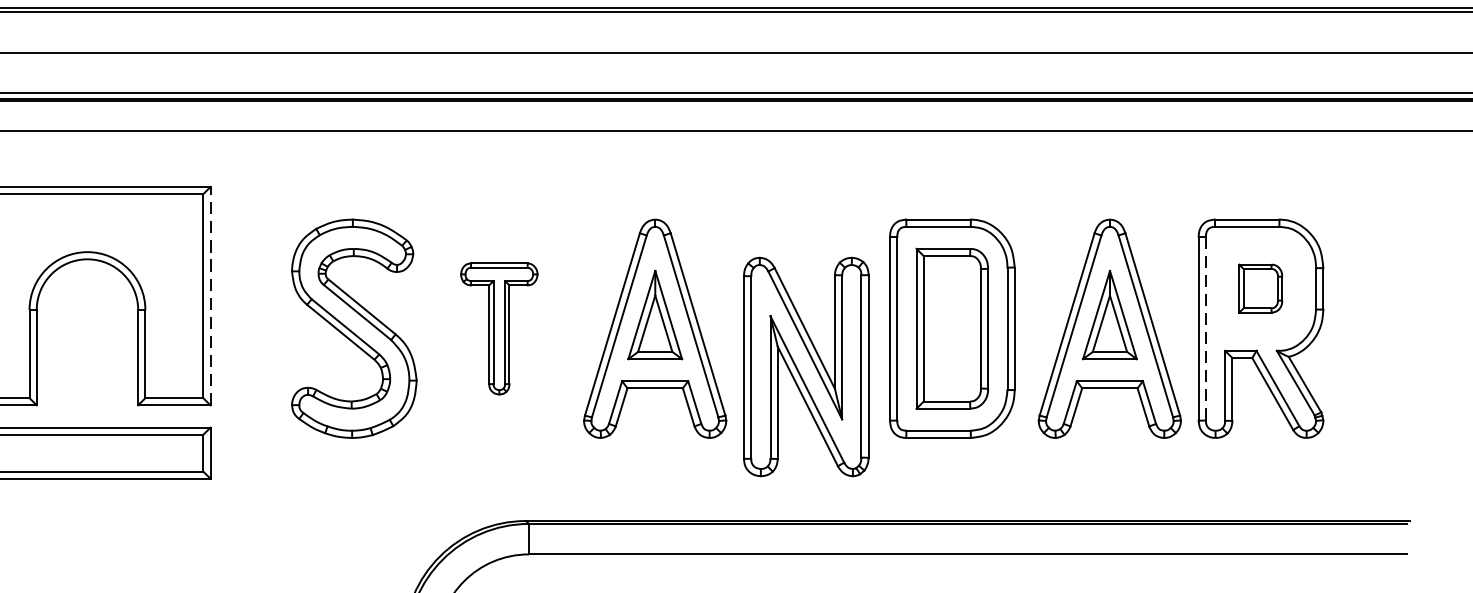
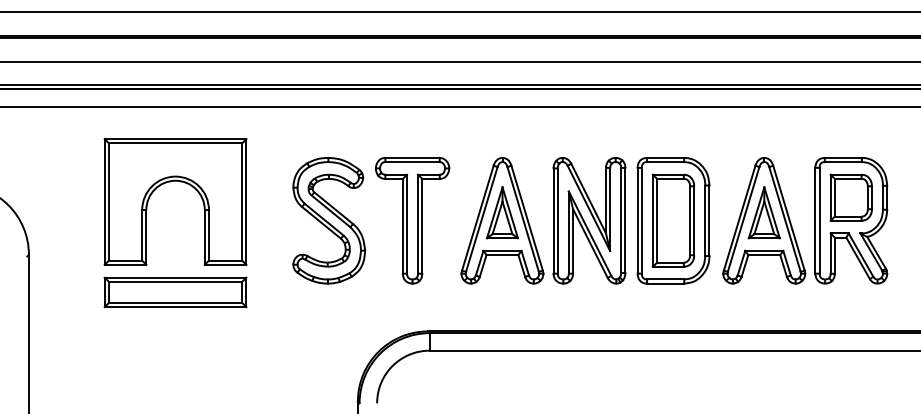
part: (1259, 288) -> (850, 197), size x1.67
line: (210, 295) -> (246, 201), dashed -> solid
part: (498, 328) -> (412, 220), size x1.67
line: (1205, 328) -> (819, 220), dashed -> solid
part: (806, 366) -> (589, 220), moved

